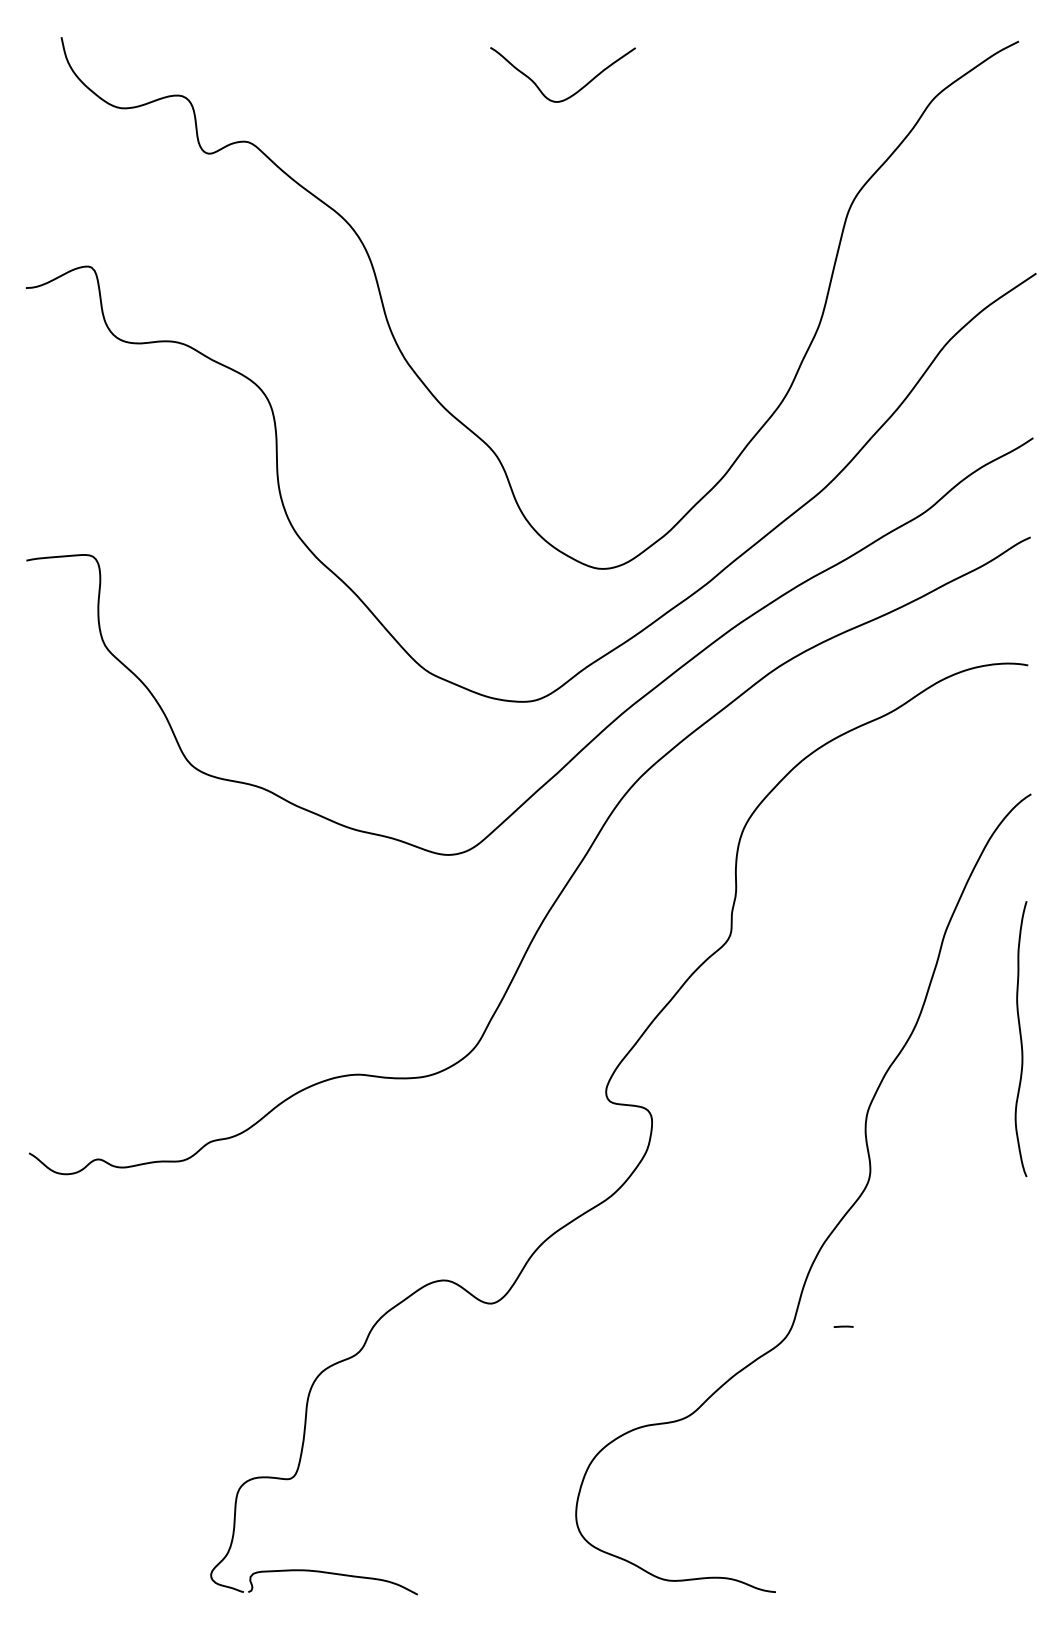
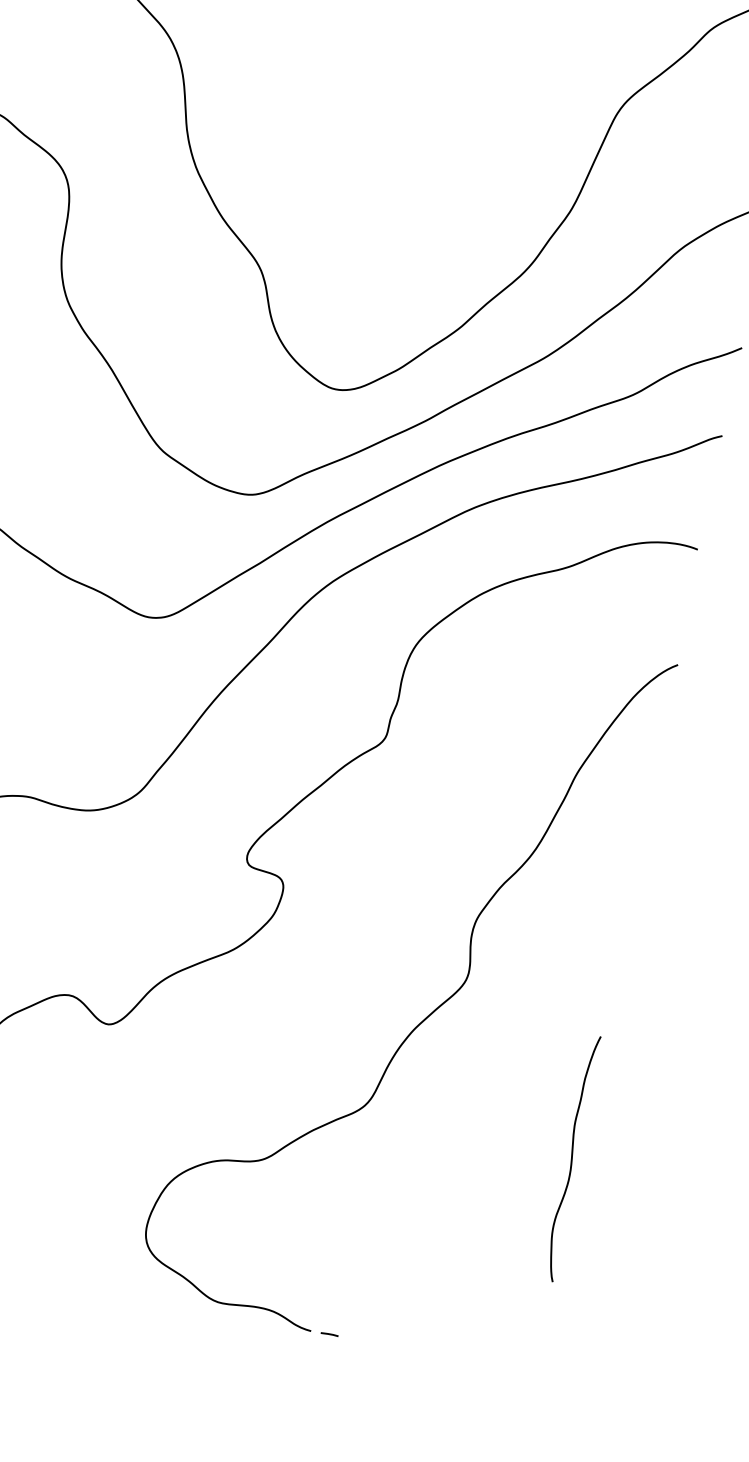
curve: (1020, 1038) -> (571, 1157), moved
line: (843, 1326) -> (329, 1334), moved

